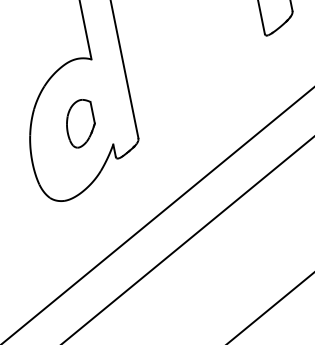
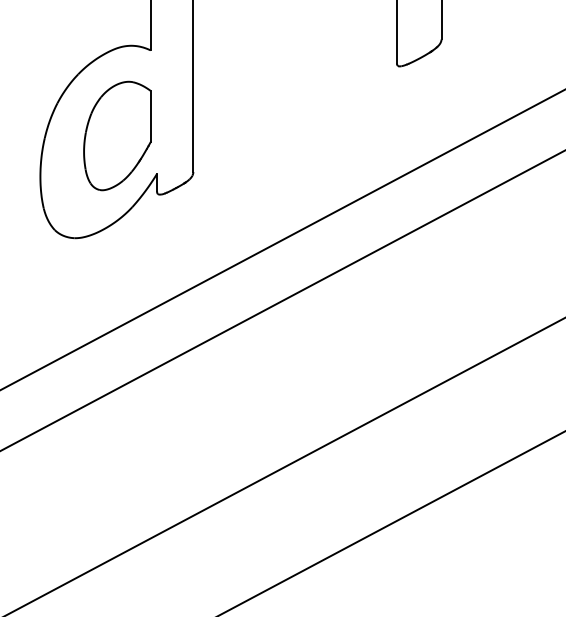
part: (80, 123) -> (117, 135), size x1.67

